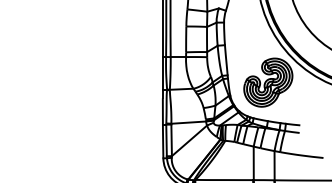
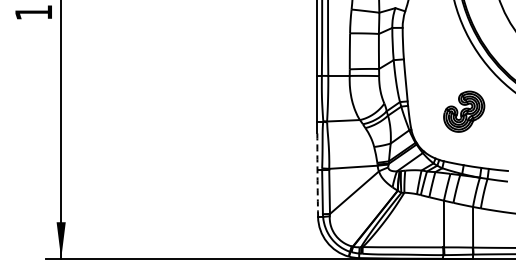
part: (267, 82) -> (463, 111), size x0.6
arc: (162, 128) -> (317, 175), solid -> dashed

